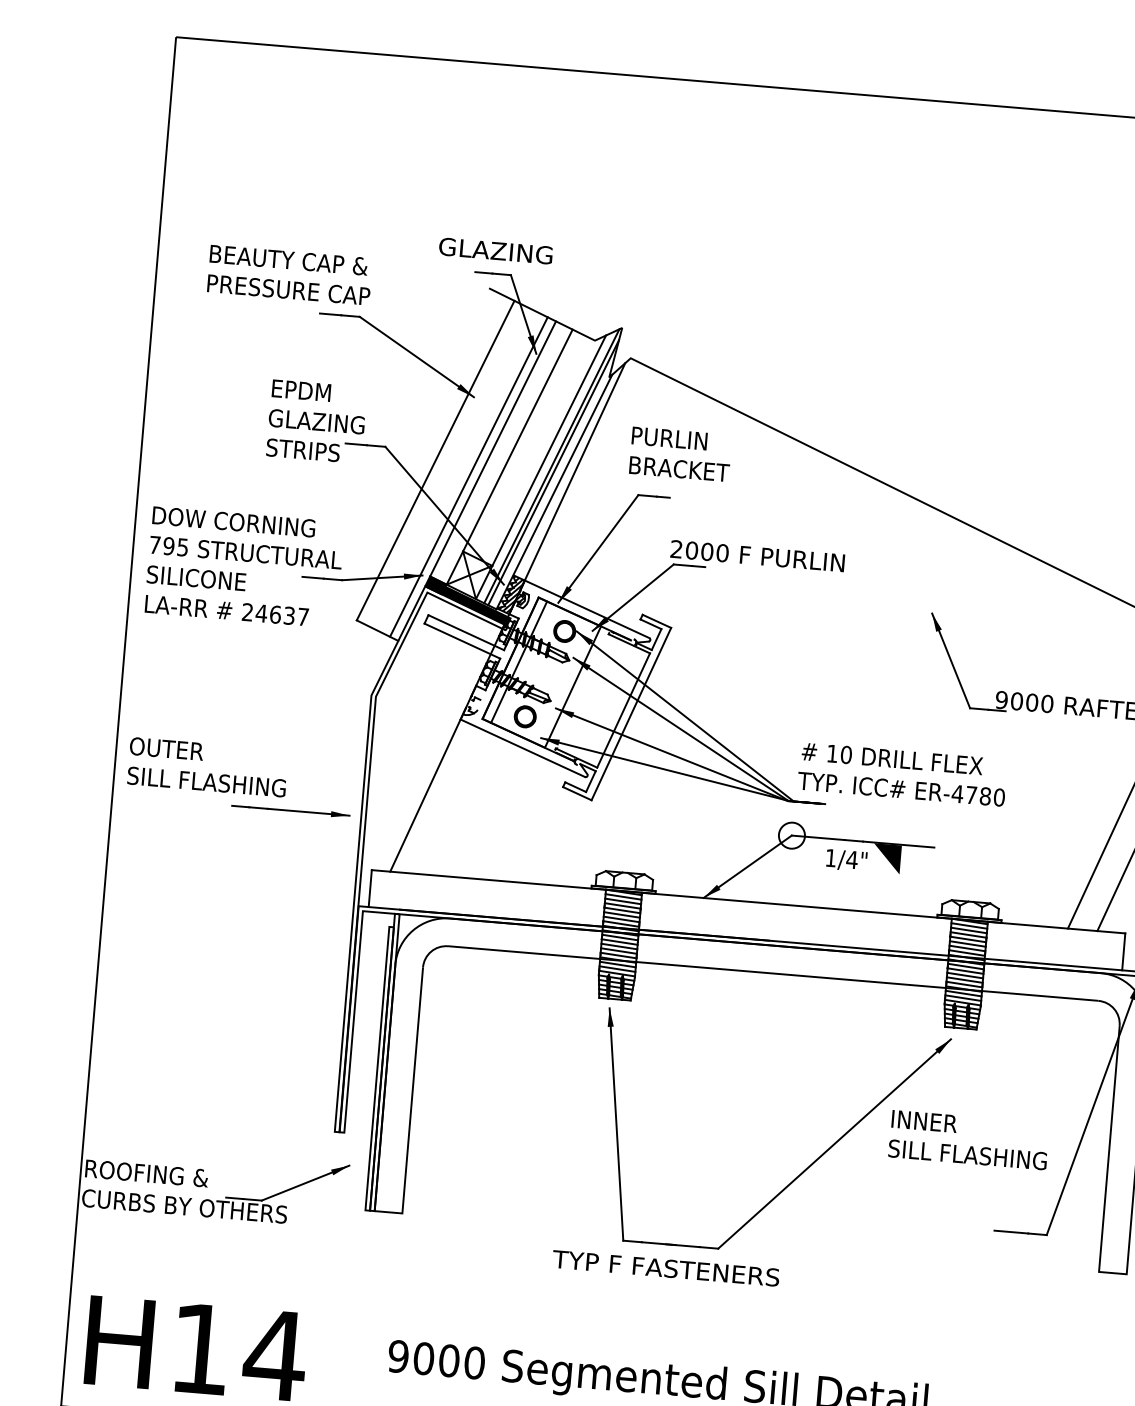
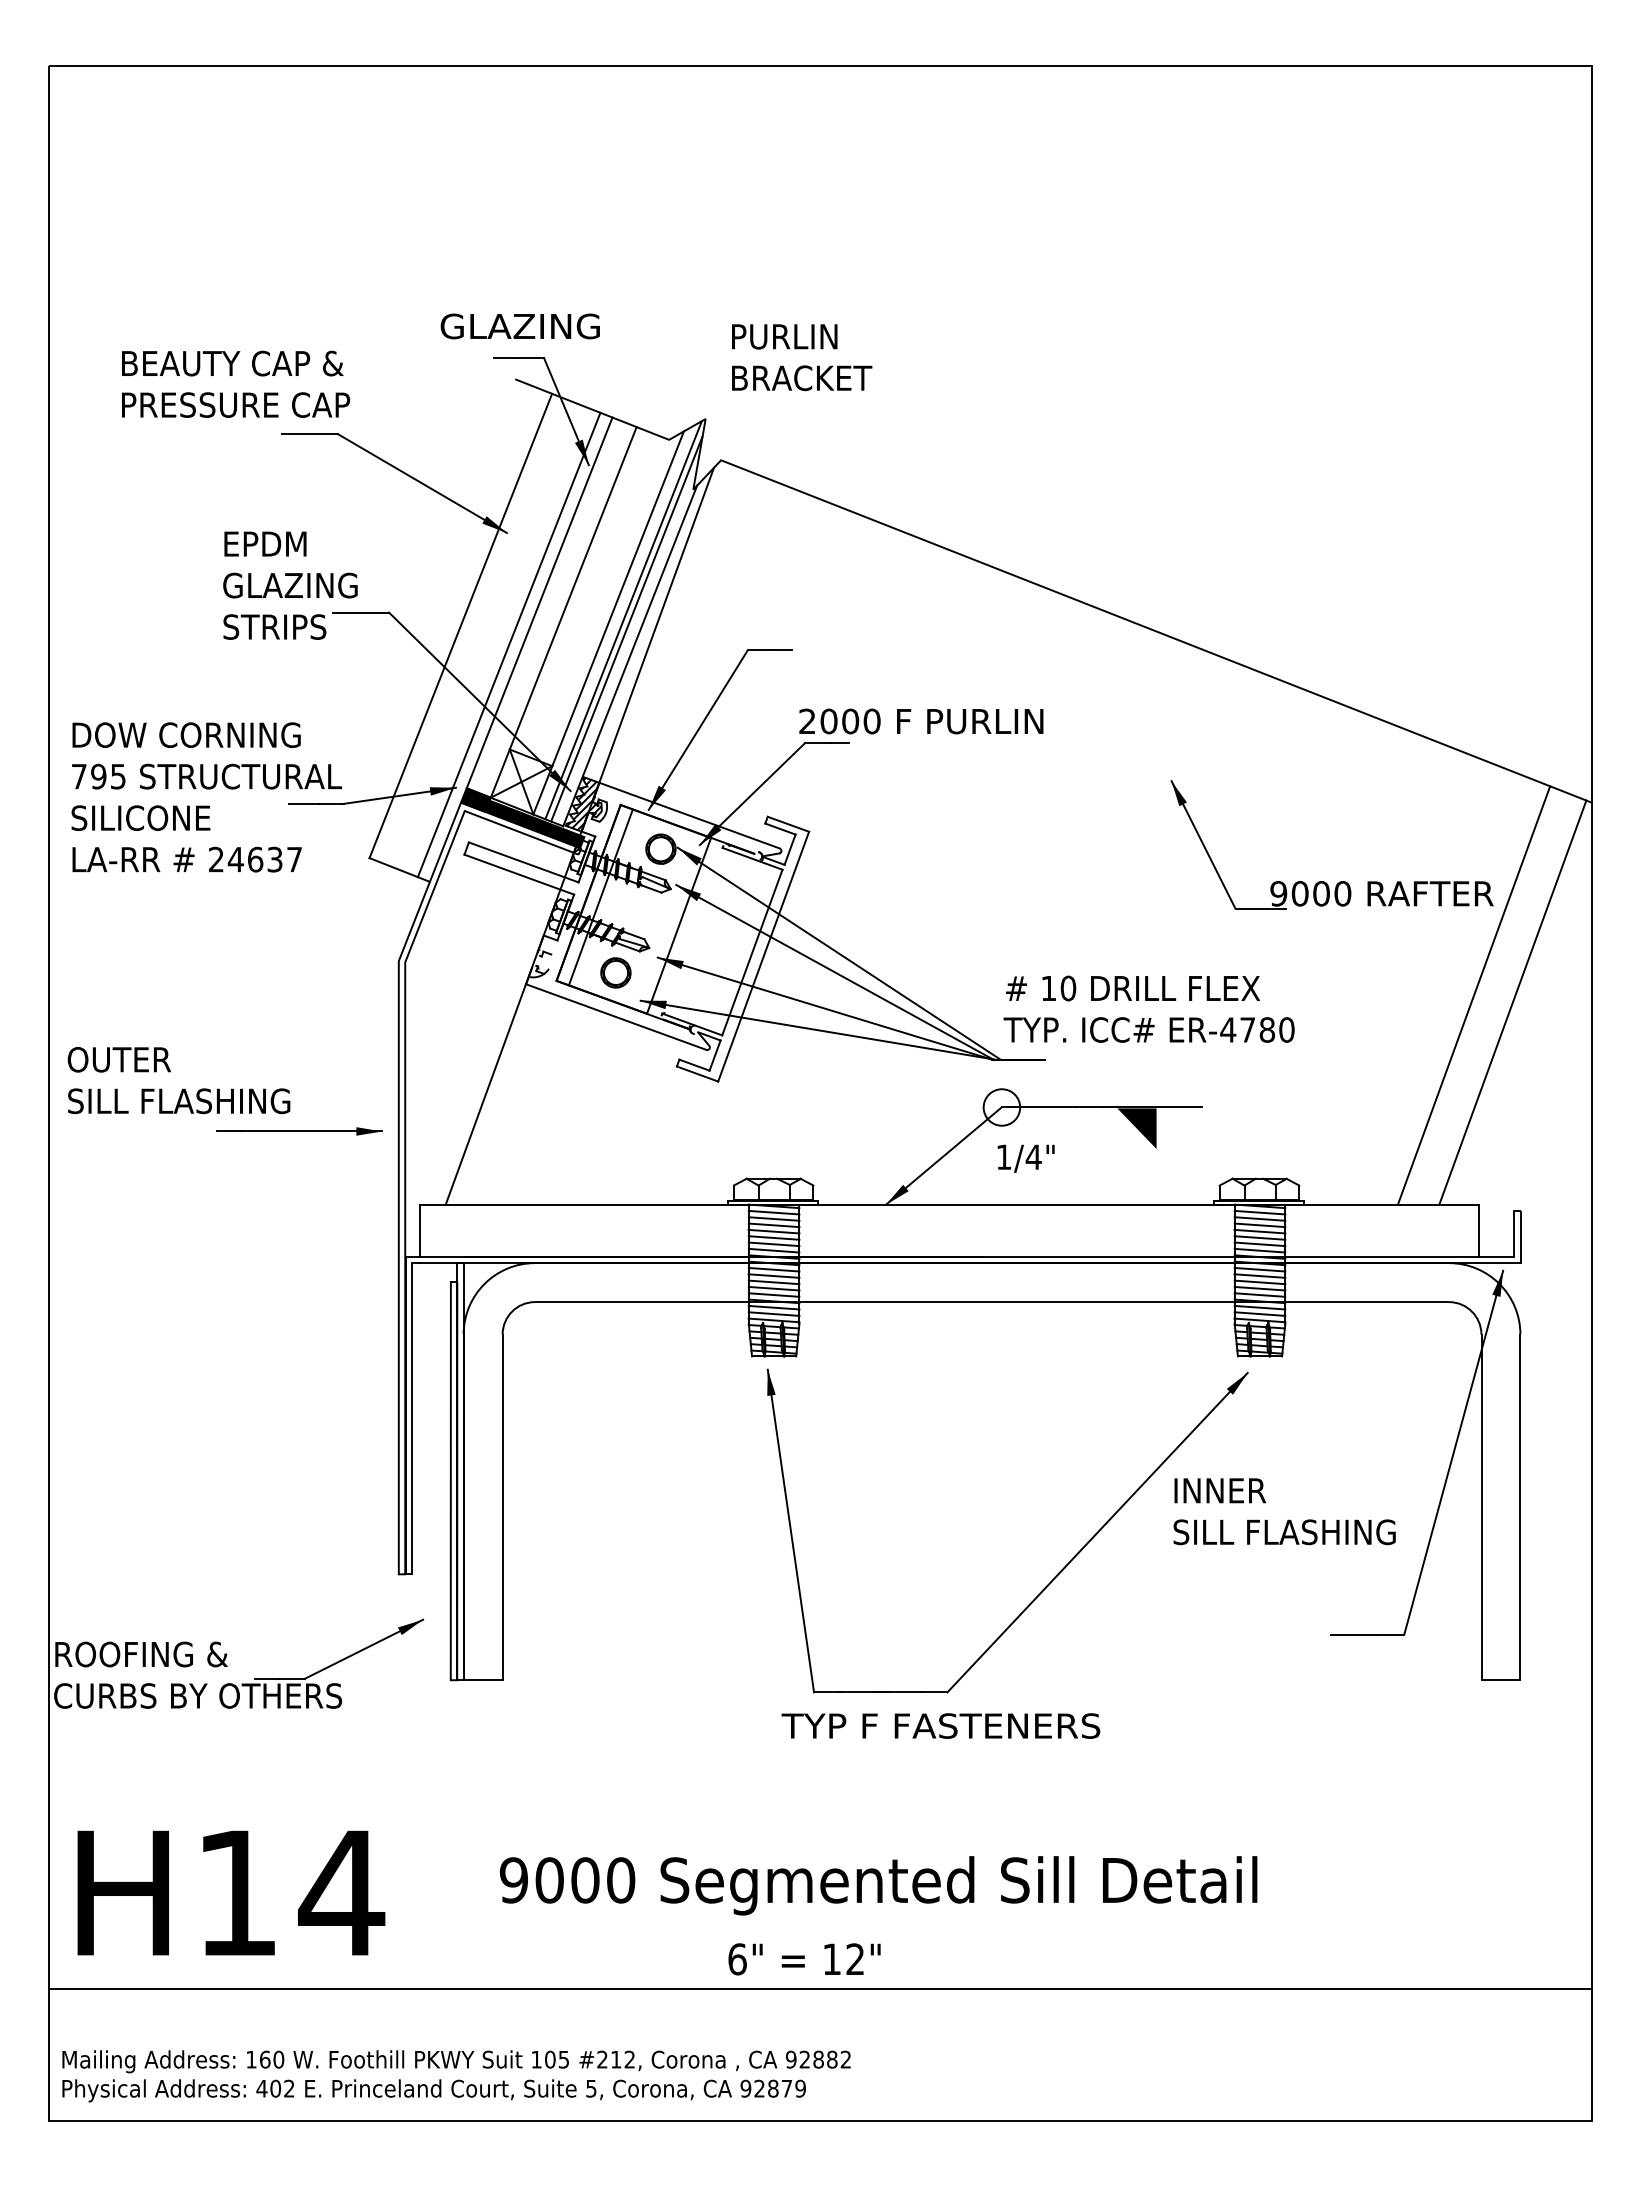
text: (681, 454) -> (802, 357), moved
text: (846, 860) -> (1025, 1158), moved
text: (665, 1268) -> (940, 1725), moved

